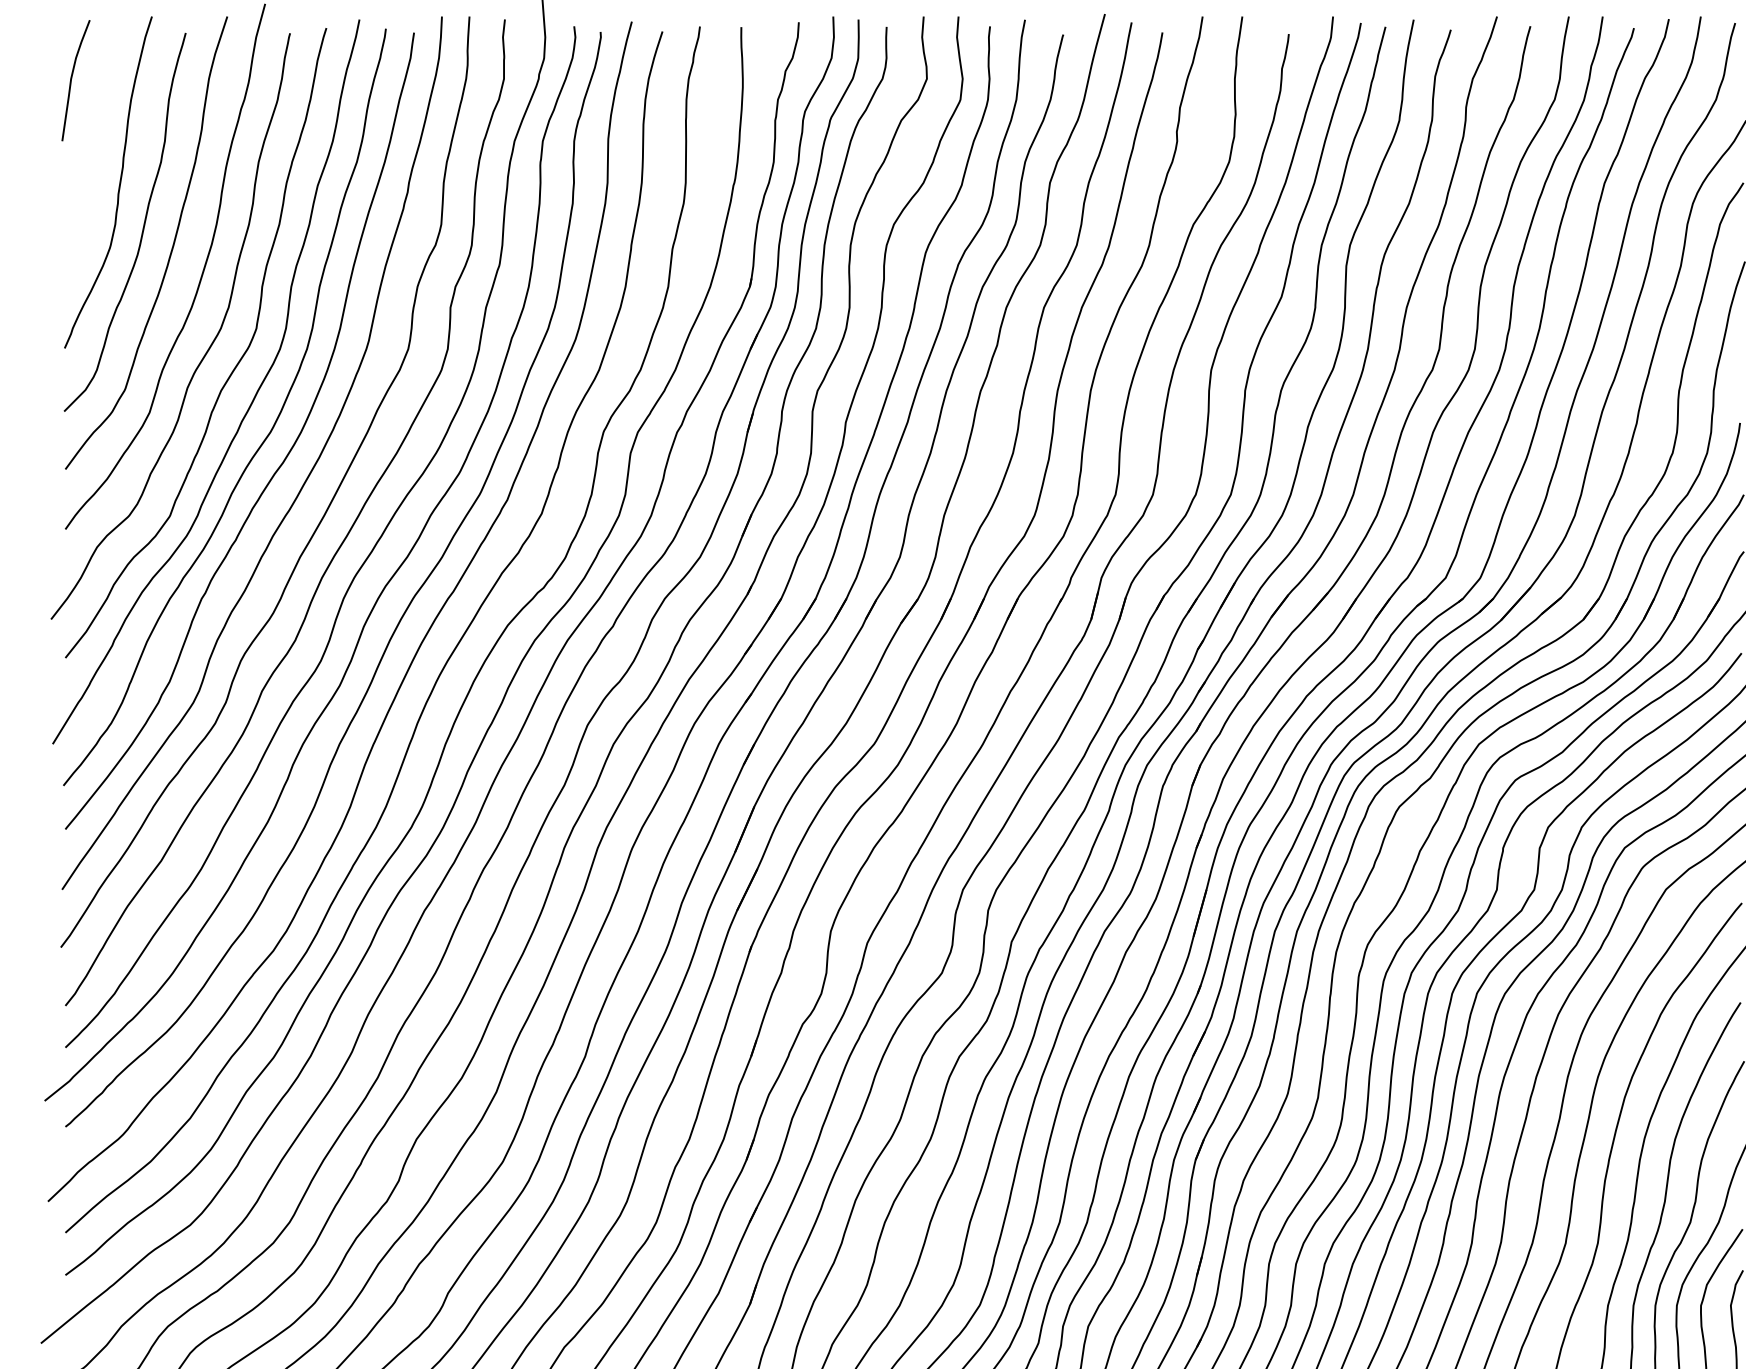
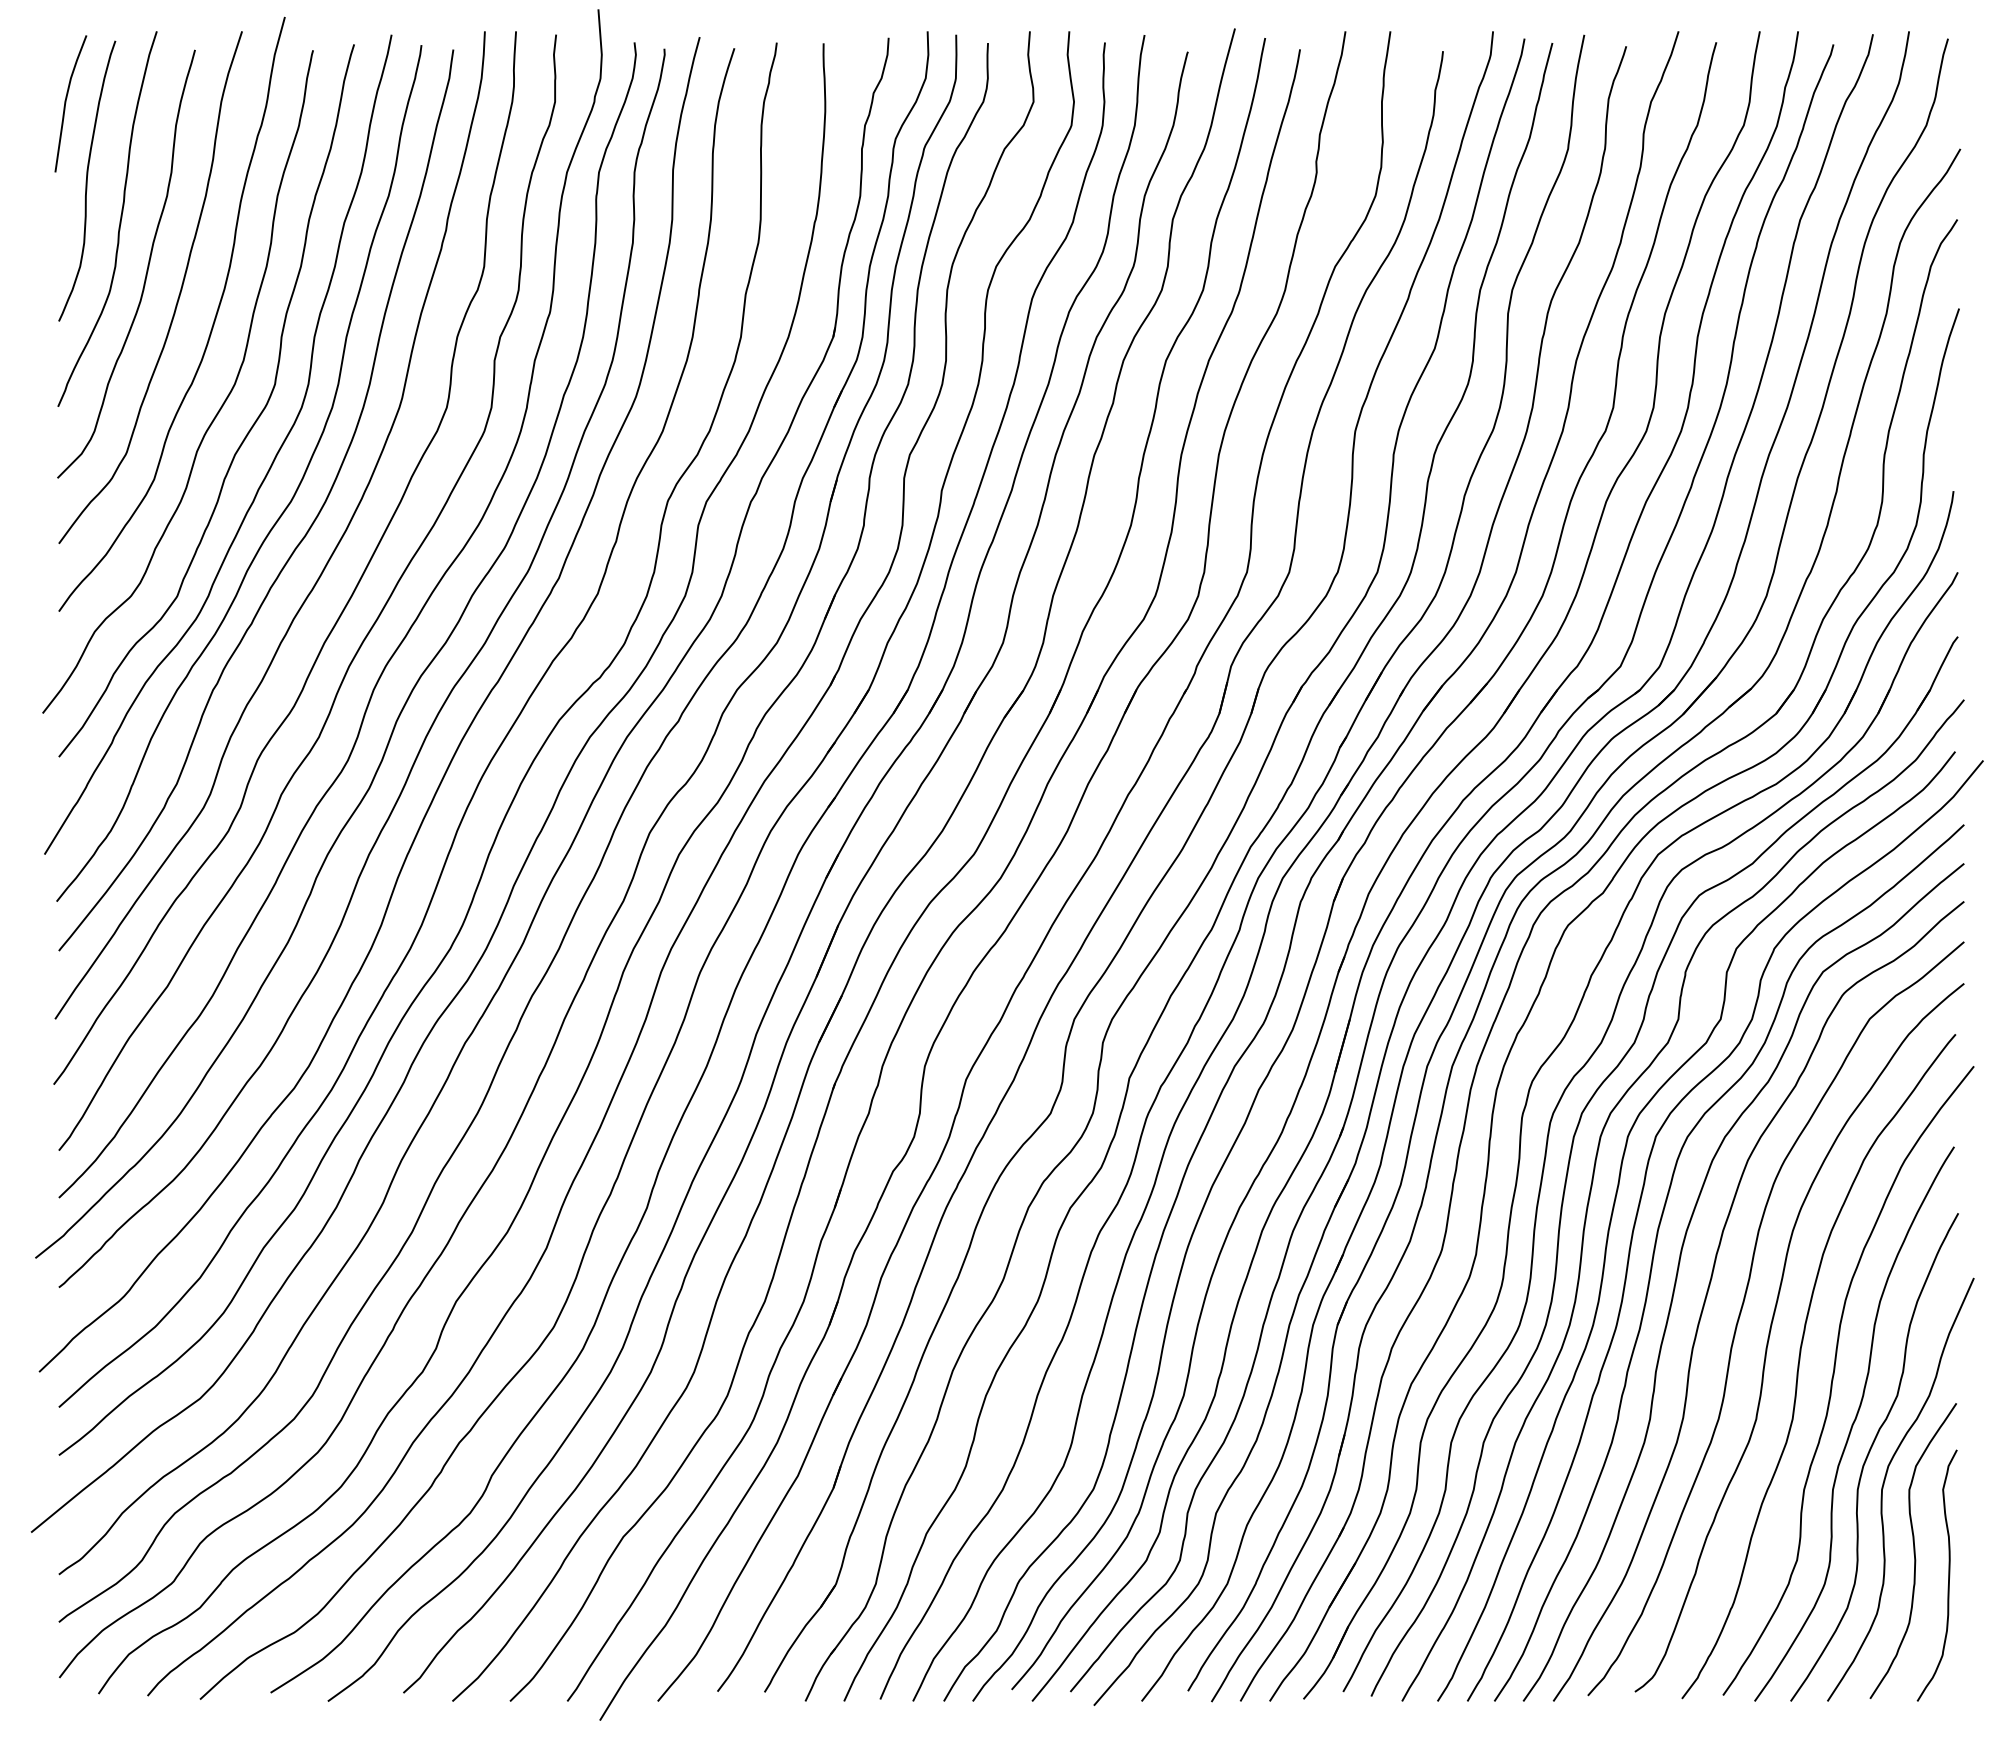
curve: (90, 148) -> (87, 180), added

